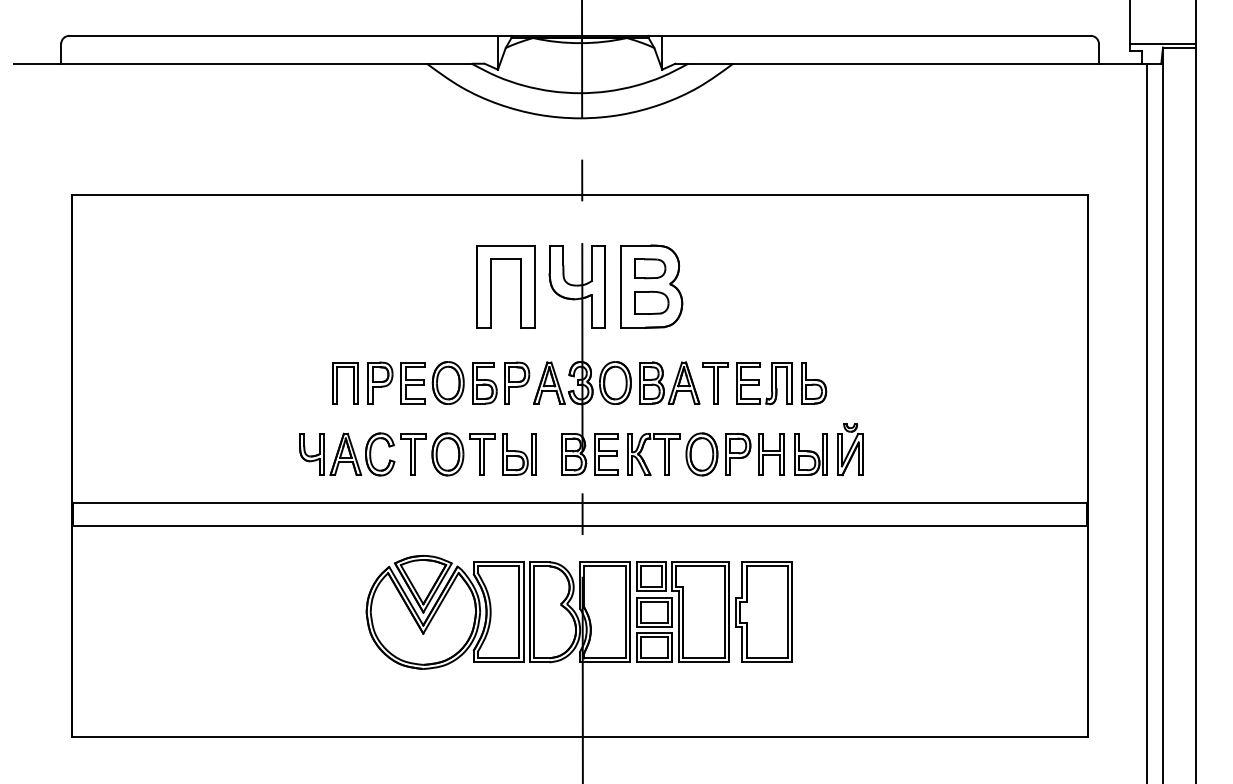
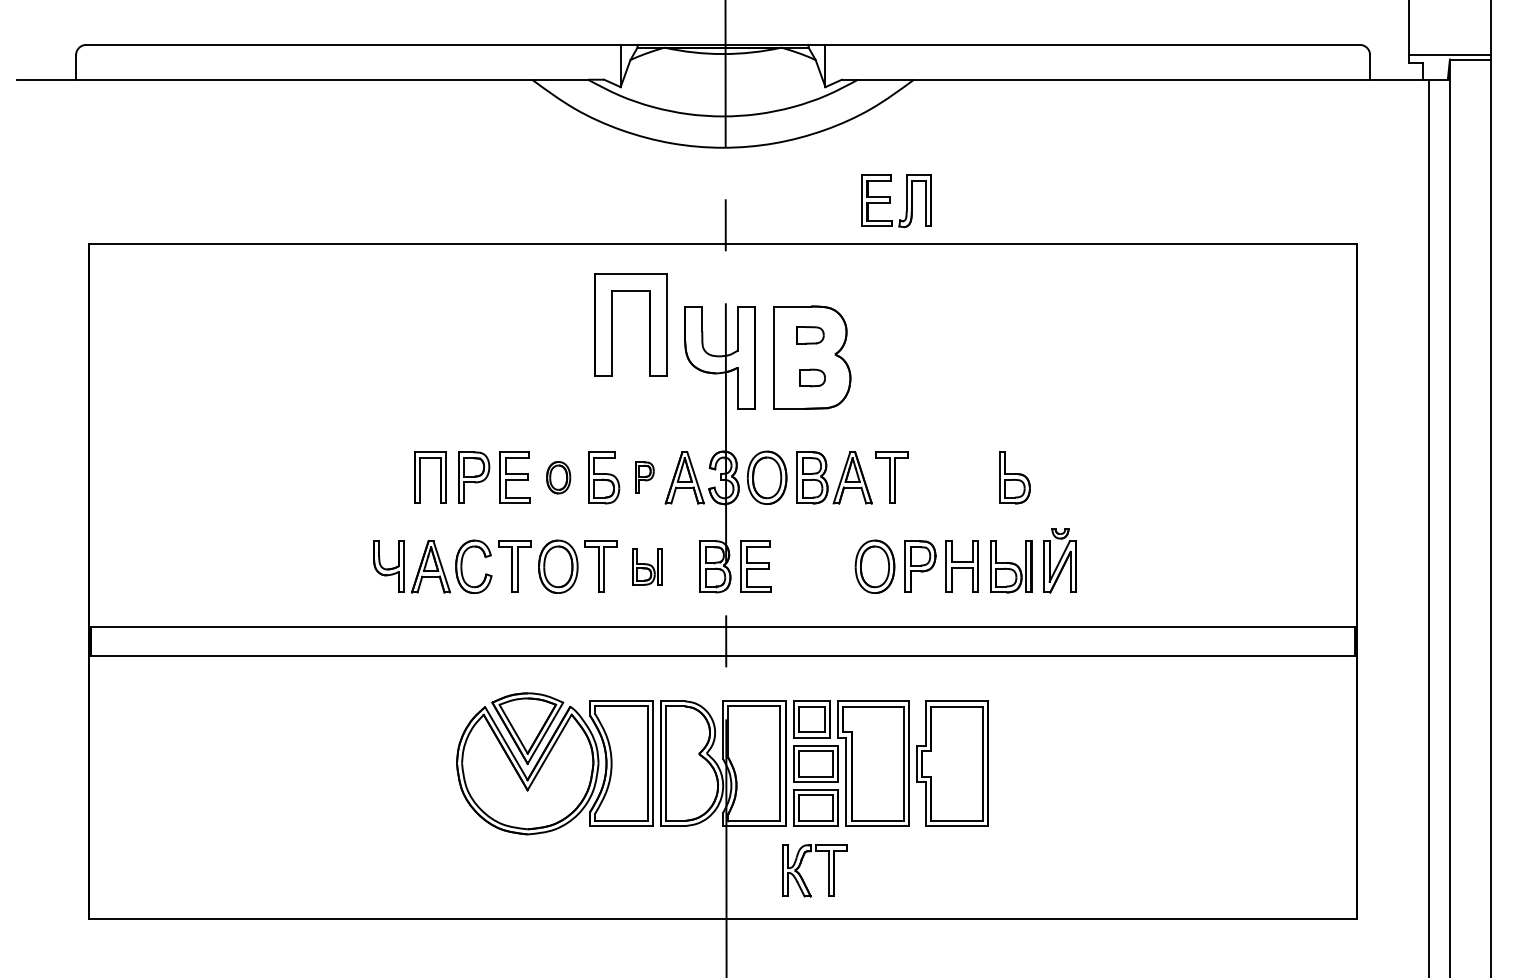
part: (650, 268) -> (810, 335), size x0.7
part: (491, 286) -> (612, 324), moved
part: (651, 302) -> (812, 377), size x0.6
part: (448, 382) -> (558, 477), size x0.6
part: (517, 382) -> (644, 477), size x0.6
part: (764, 383) -> (896, 201), moved
part: (519, 454) -> (647, 566), size x0.7
part: (644, 460) -> (803, 878), moved

